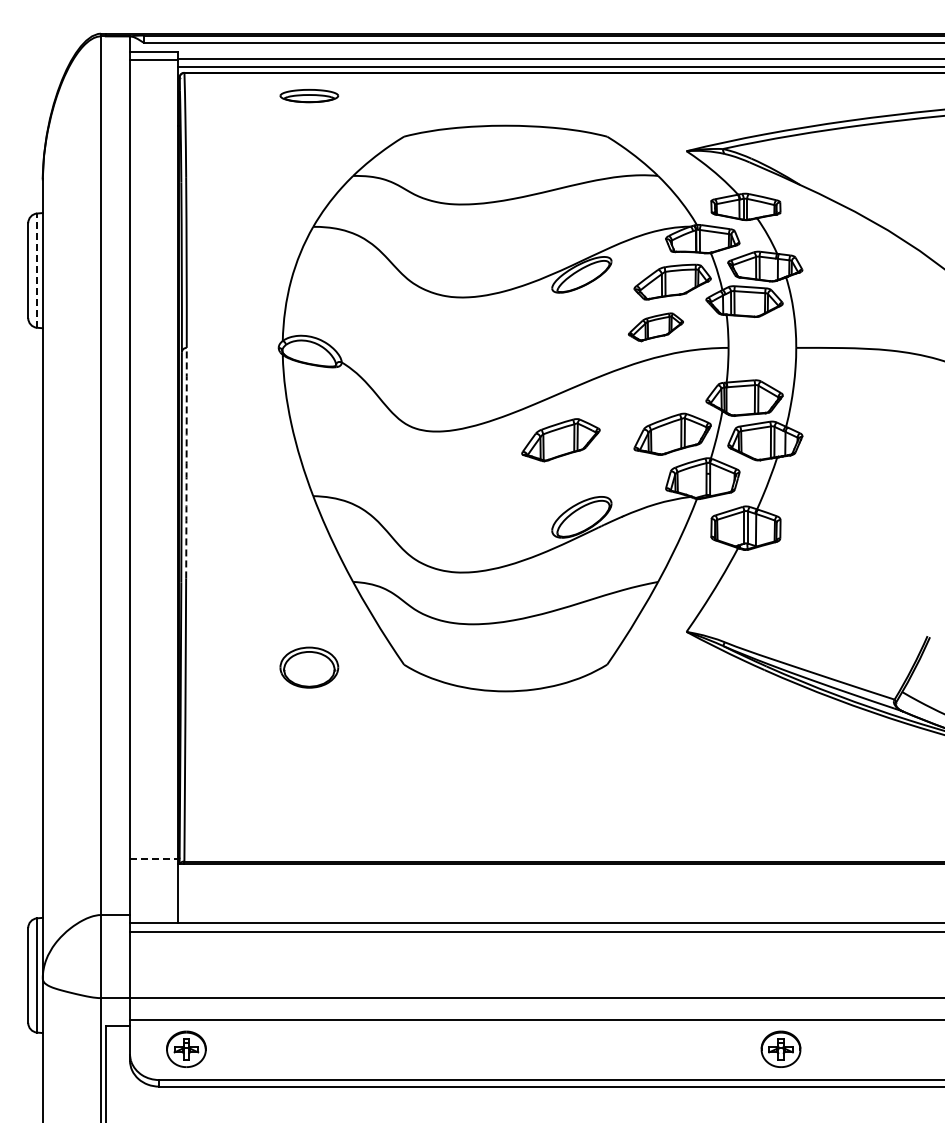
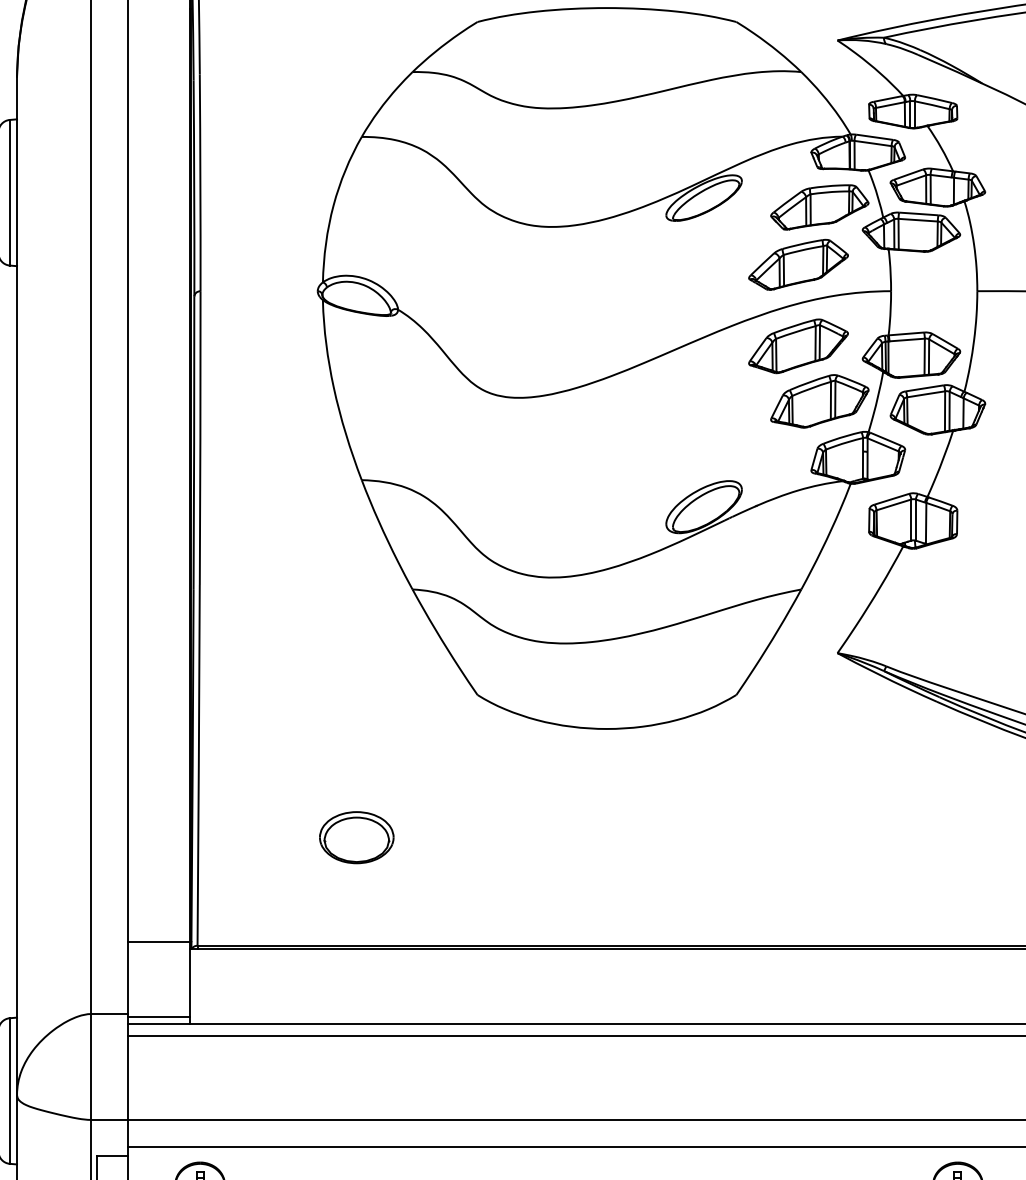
line: (37, 270) -> (10, 192), dashed -> solid
part: (655, 326) -> (797, 263), size x1.43
part: (560, 440) -> (797, 346), moved
arc: (186, 463) -> (200, 438), dashed -> solid
part: (309, 667) -> (356, 837), moved
line: (154, 858) -> (159, 941), dashed -> solid
line: (154, 917) -> (159, 1017), added

